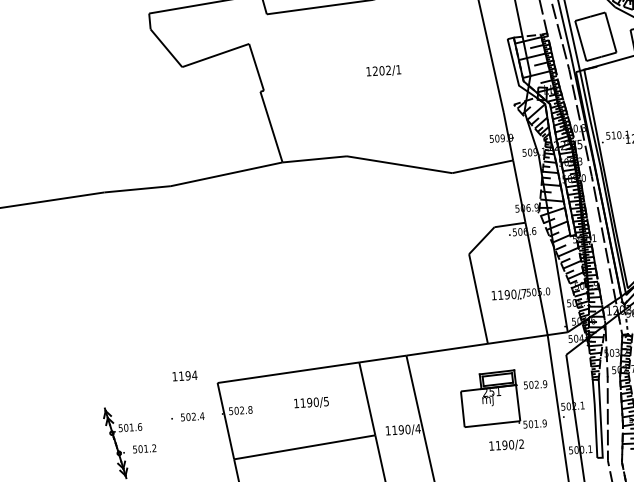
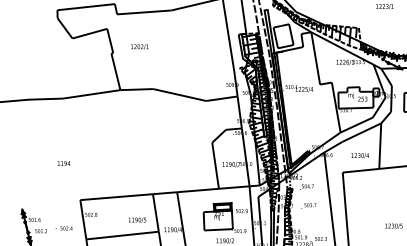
text: (383, 70) -> (139, 46), moved
text: (185, 375) -> (64, 163), moved
text: (311, 401) -> (137, 219), moved
text: (186, 417) -> (63, 228), moved

